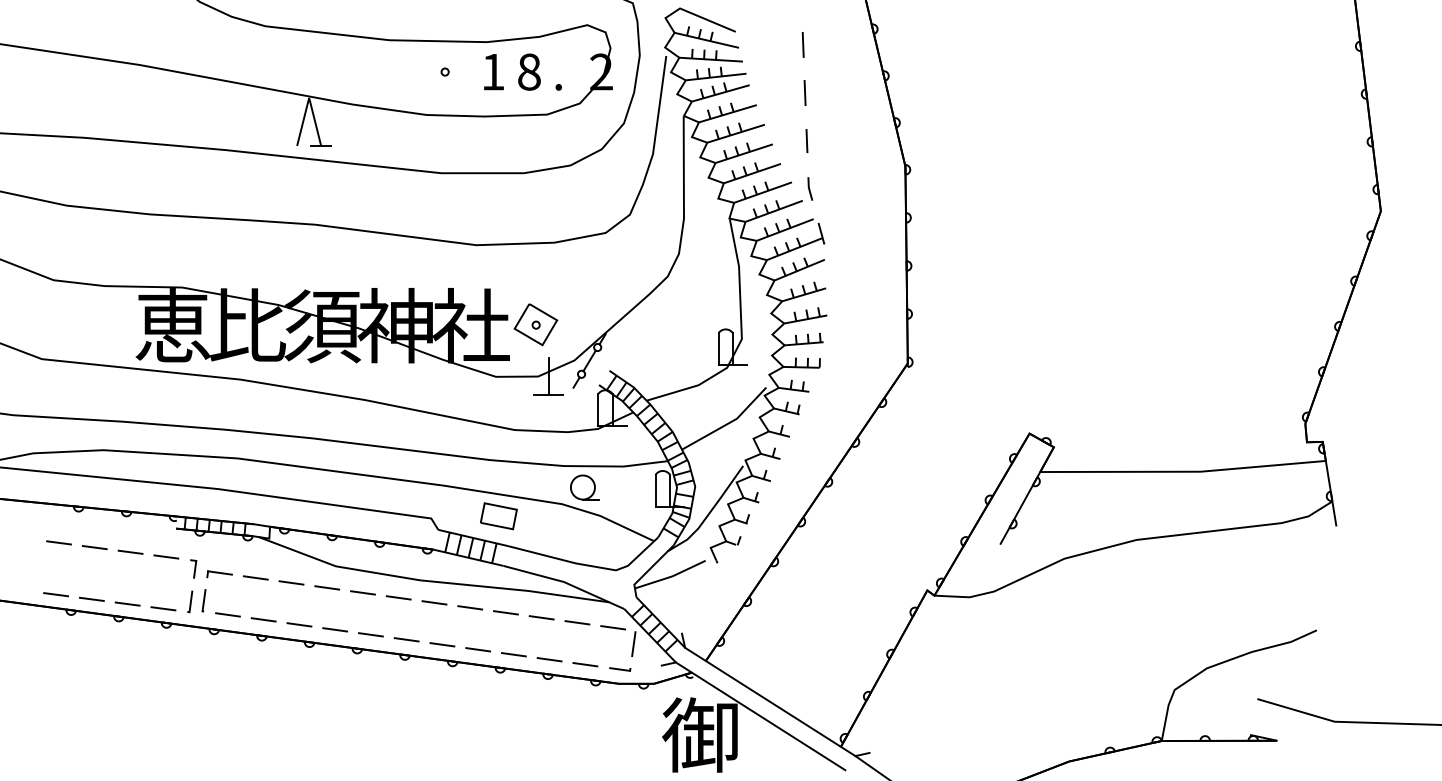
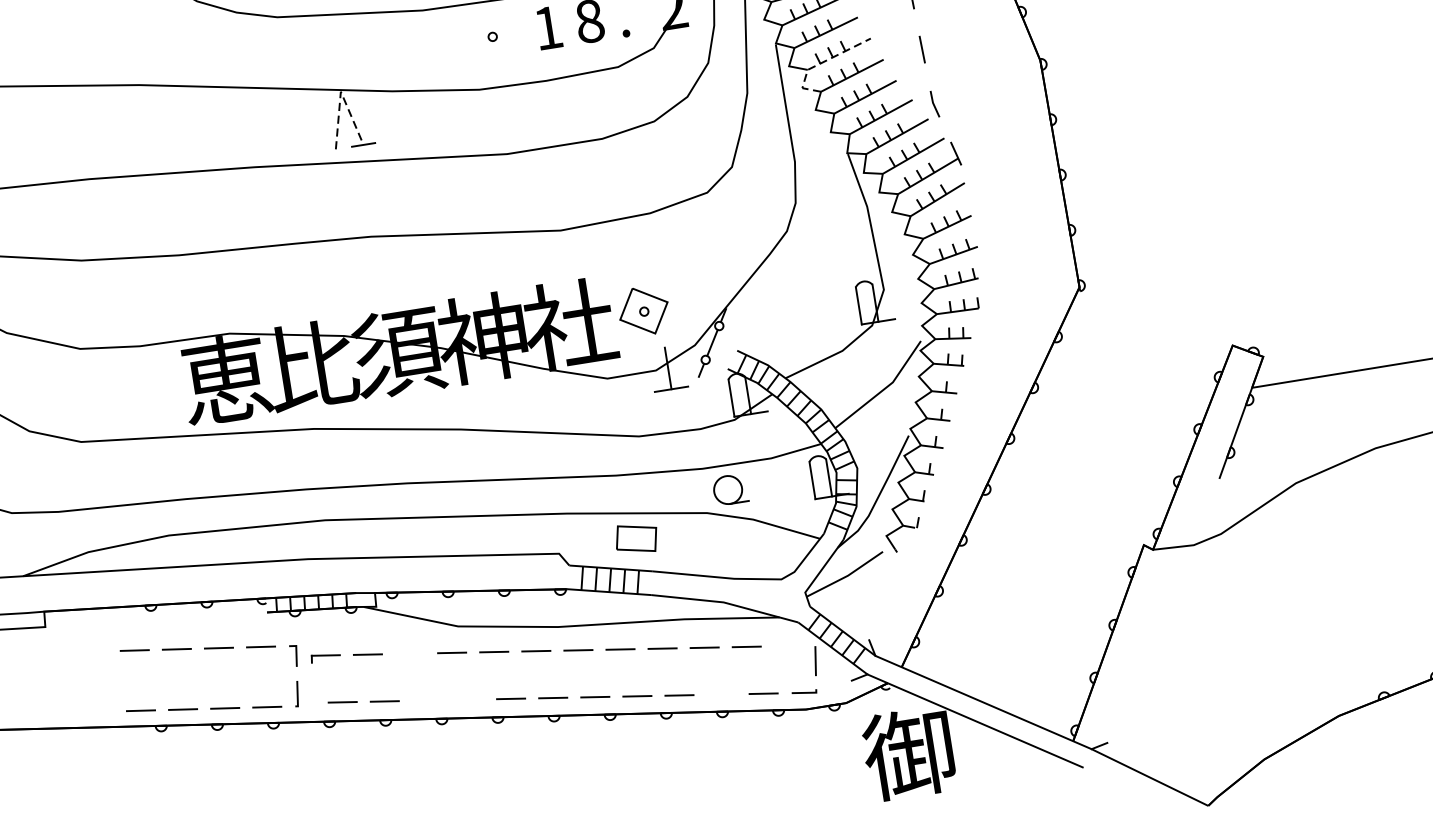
line: (309, 97) -> (341, 91), solid -> dashed
line: (719, 138) -> (821, 62), solid -> dashed
line: (291, 582) -> (409, 653), removed
line: (203, 600) -> (311, 690), removed
line: (299, 624) -> (426, 700), removed
line: (613, 627) -> (789, 645), removed
line: (335, 629) -> (469, 699), removed
line: (549, 659) -> (721, 694), removed

